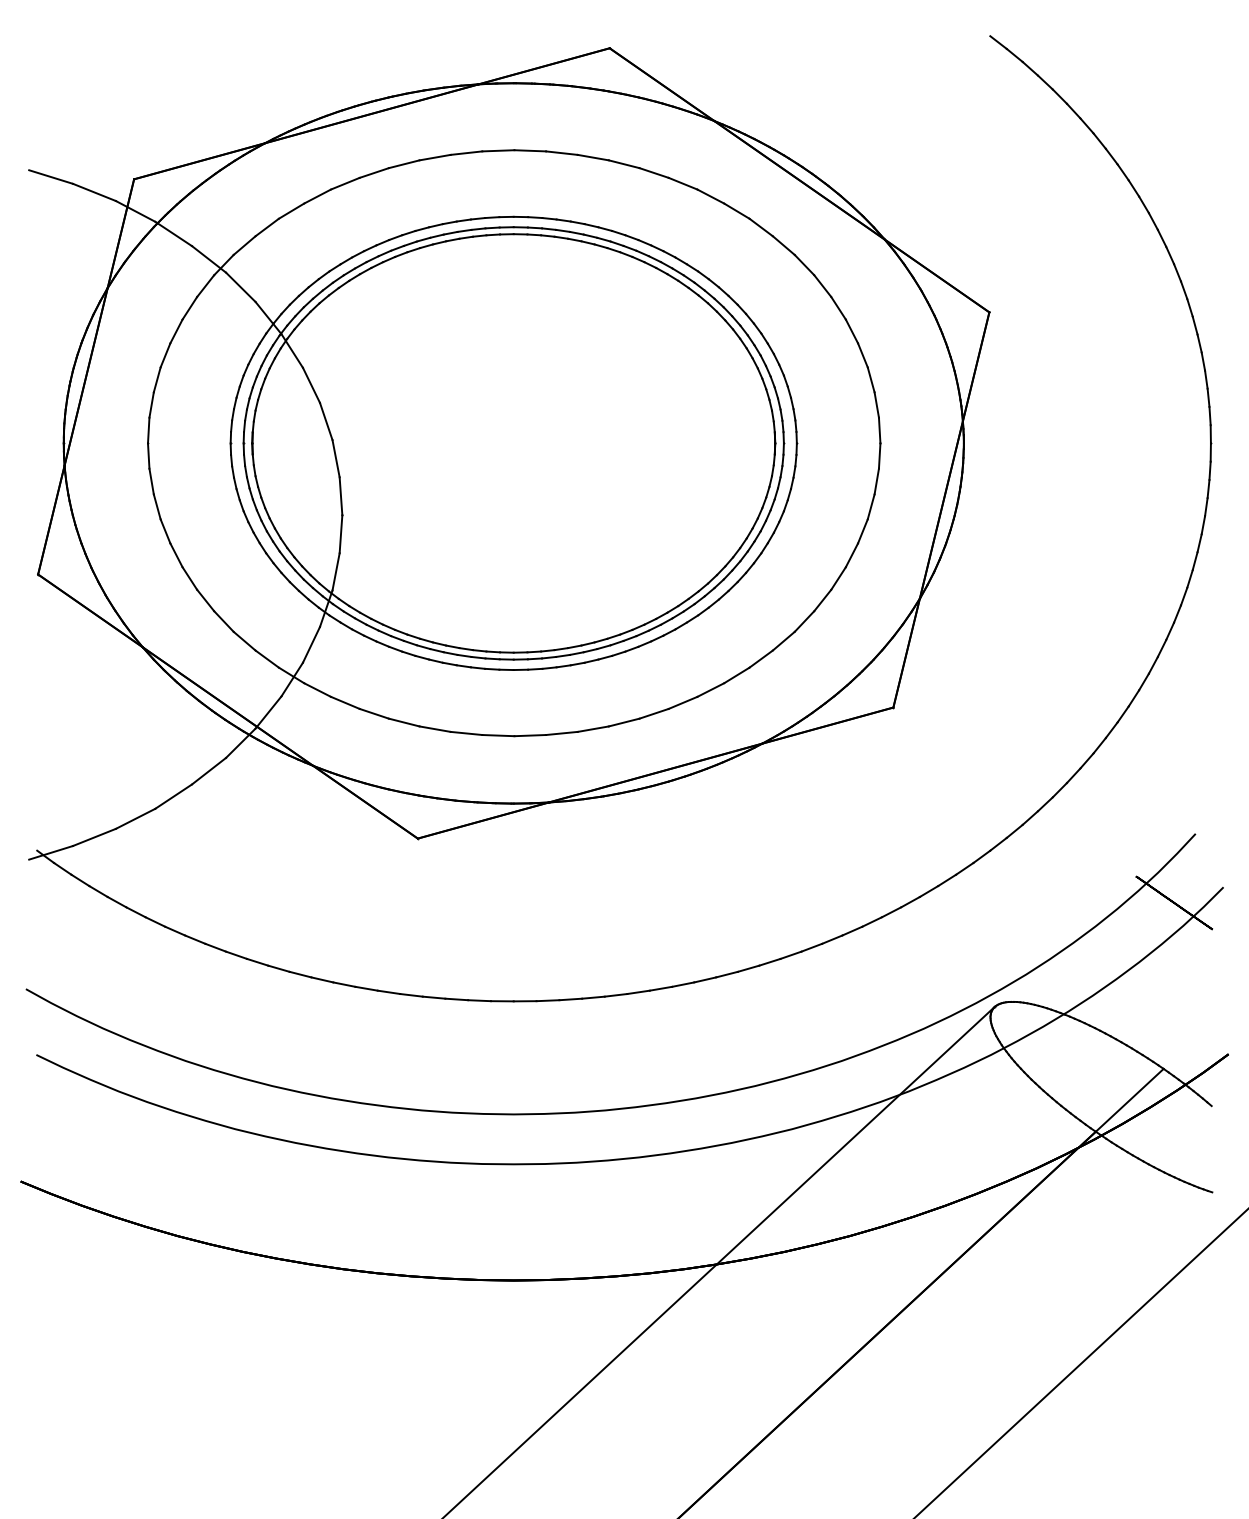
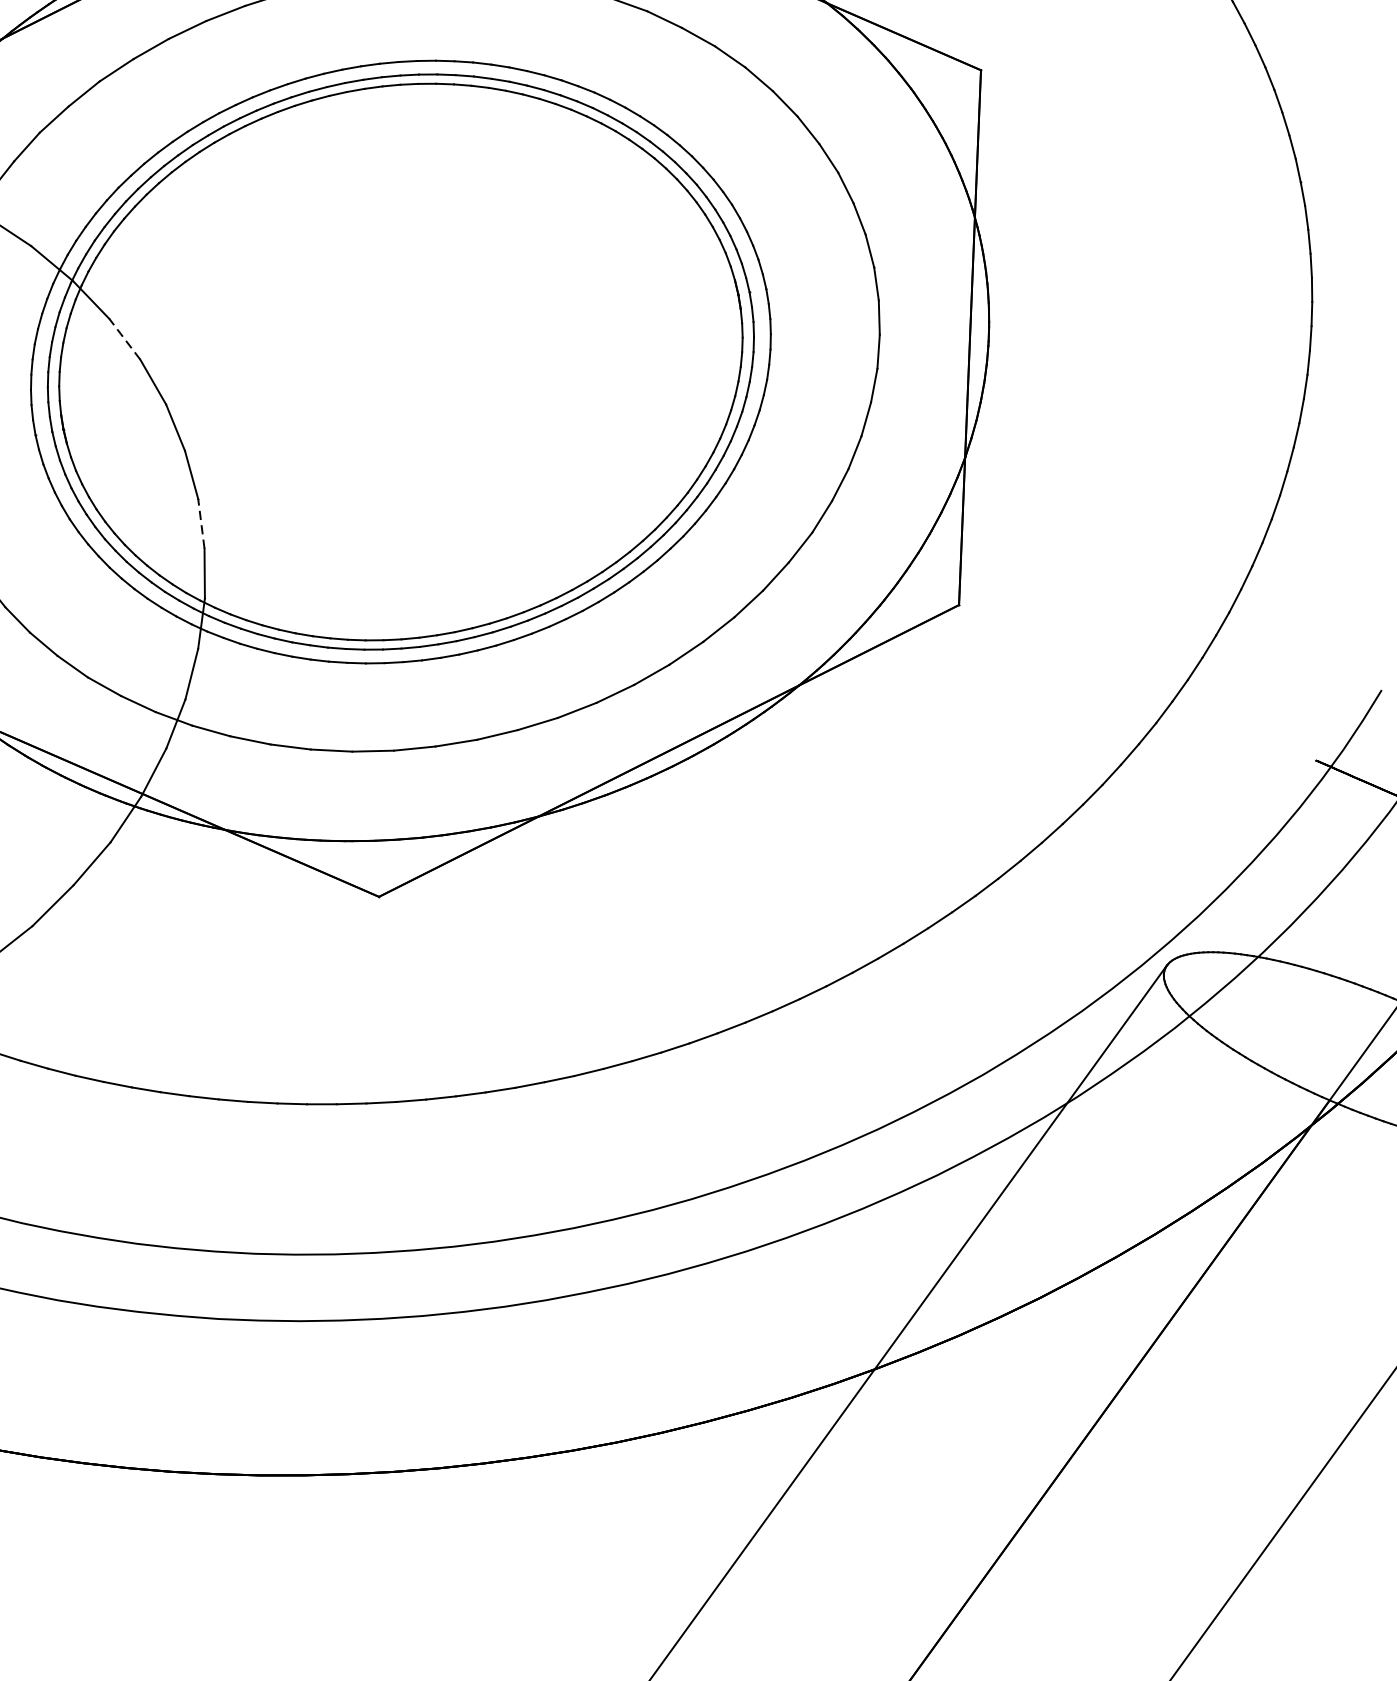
line: (311, 384) -> (124, 338), solid -> dashed
line: (341, 533) -> (201, 522), solid -> dashed

